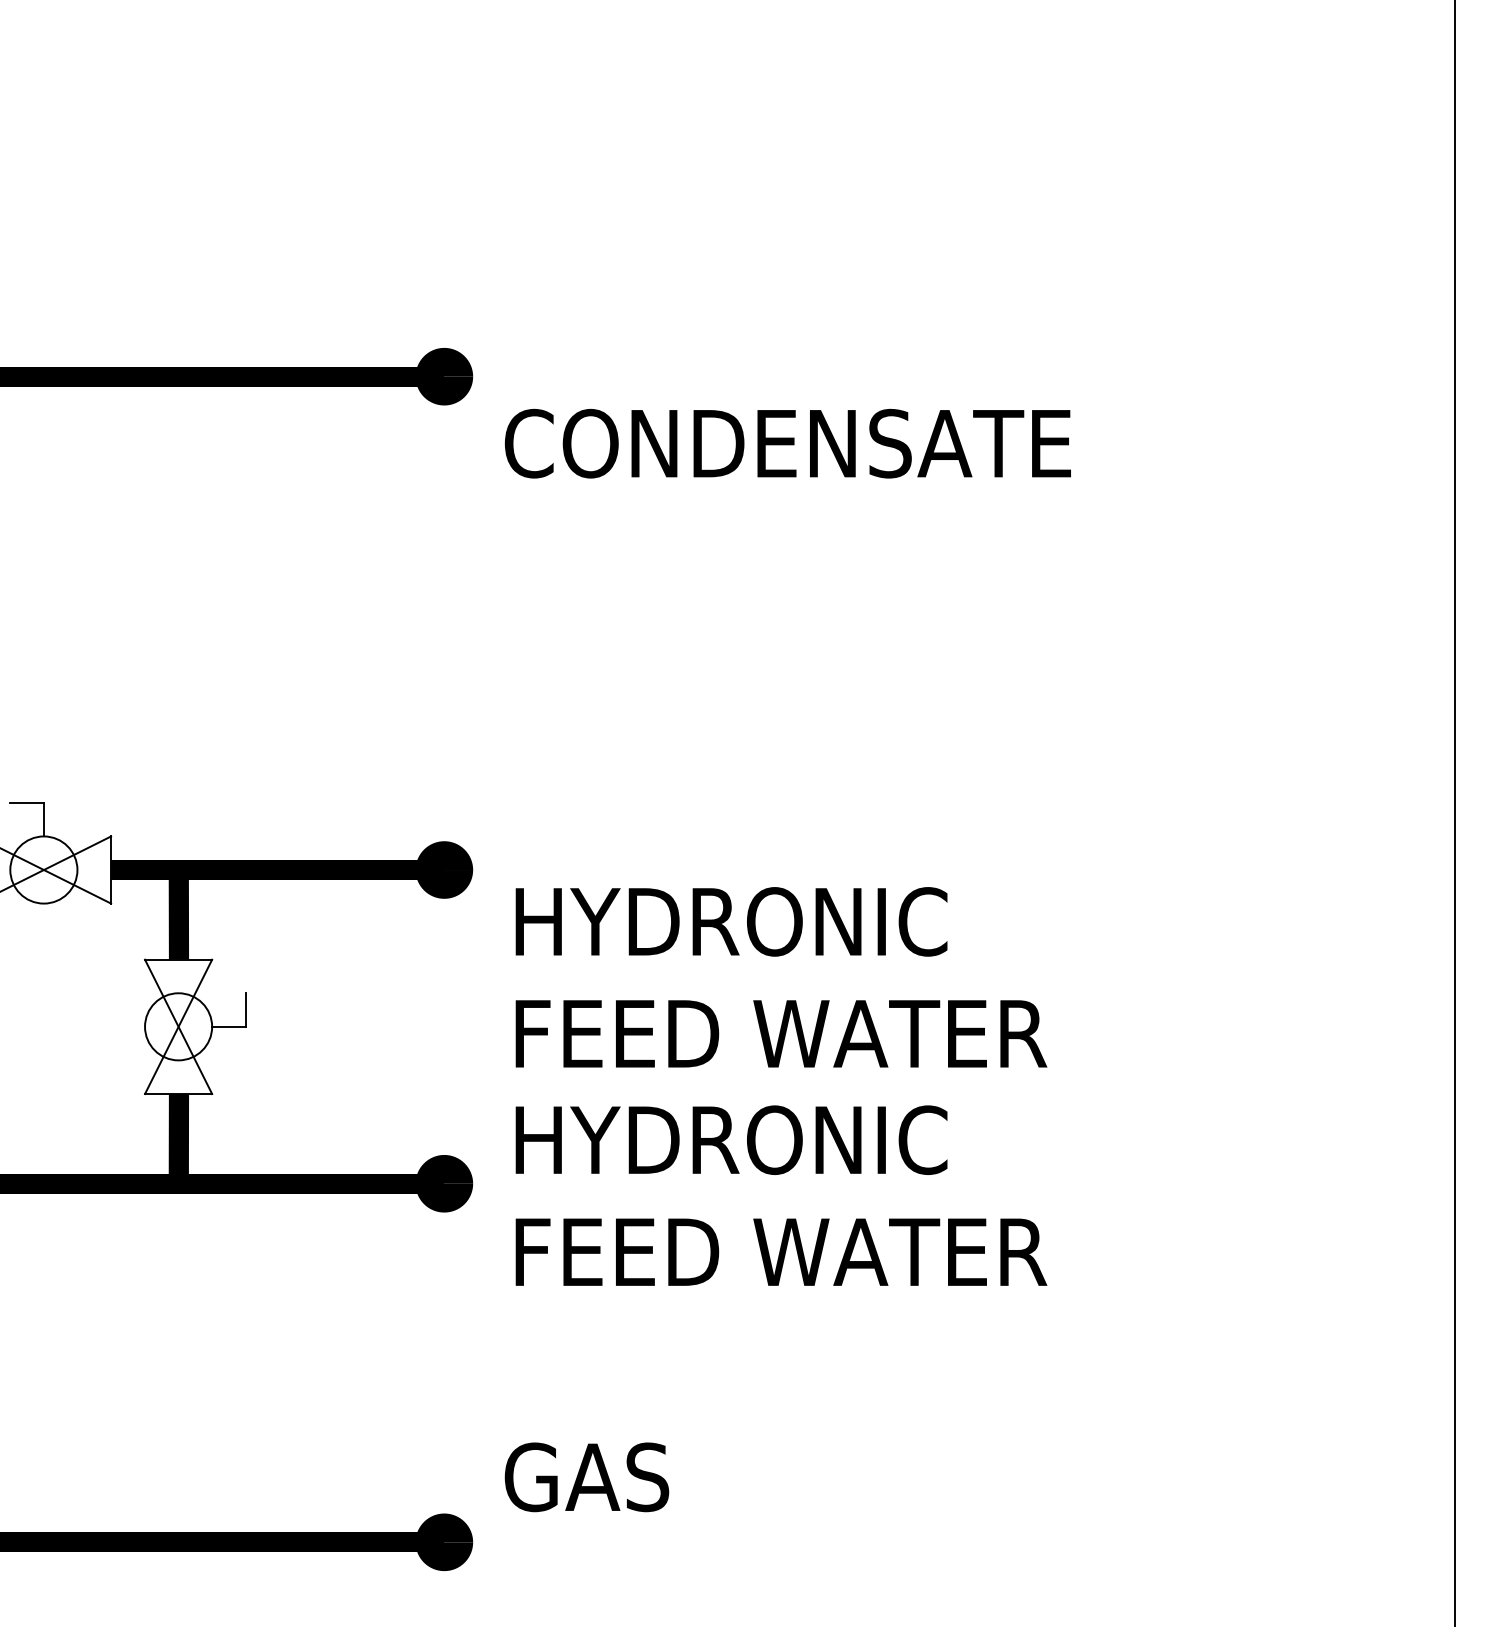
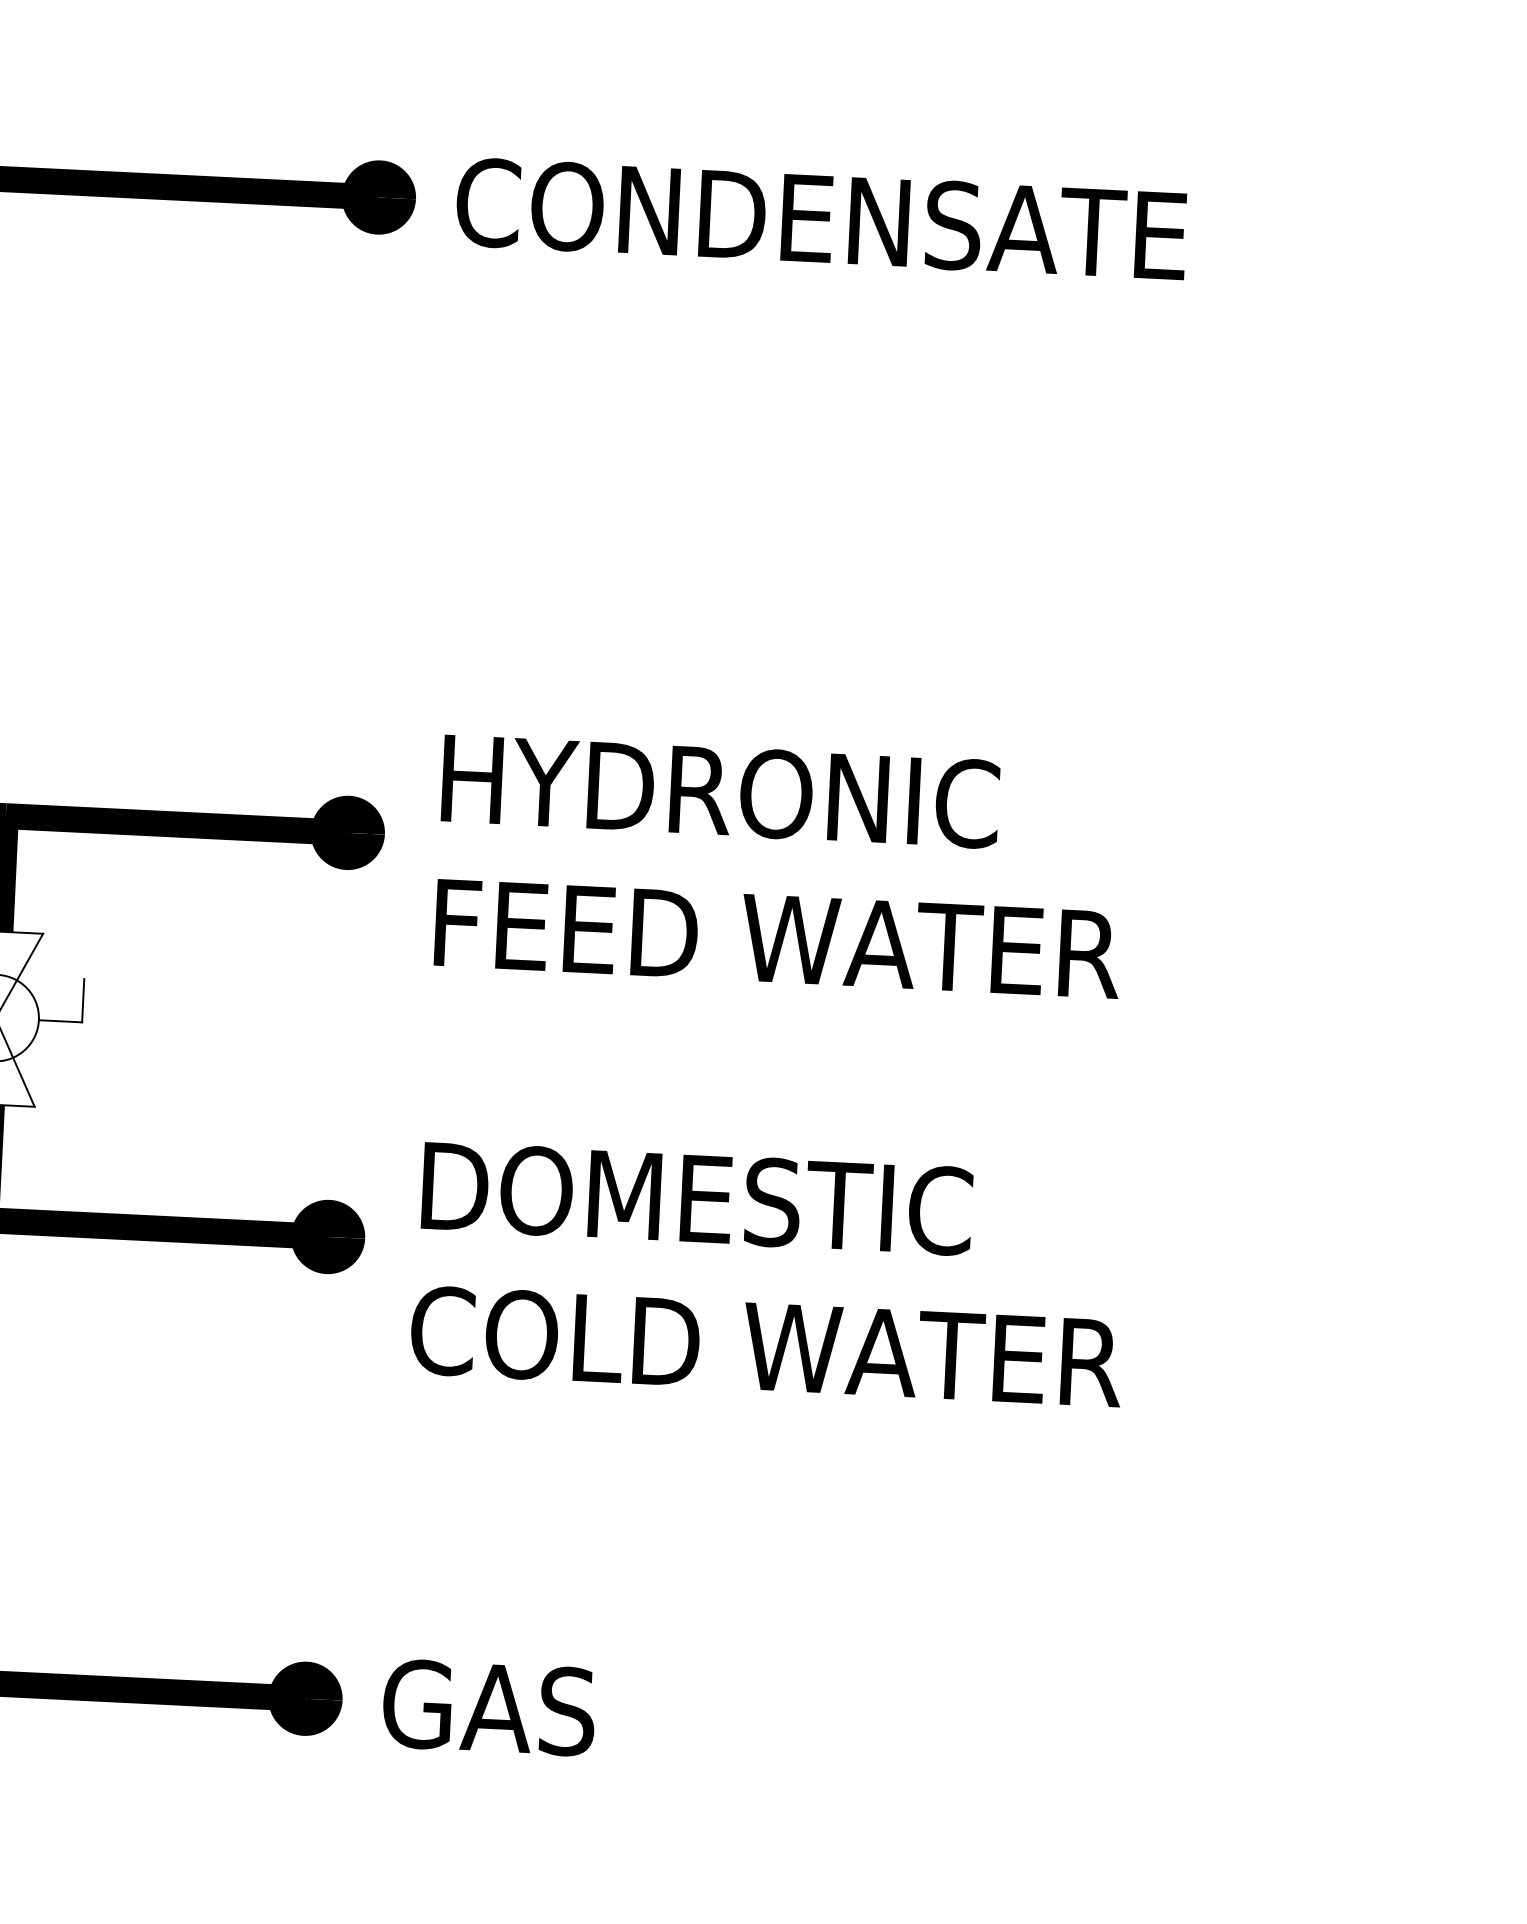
text: (787, 443) -> (820, 218), moved
text: (781, 977) -> (781, 866), moved
text: (788, 1196) -> (770, 1275), HYDRONIC FEED WATER -> DOMESTIC COLD WATER
text: (586, 1477) -> (488, 1707), moved

